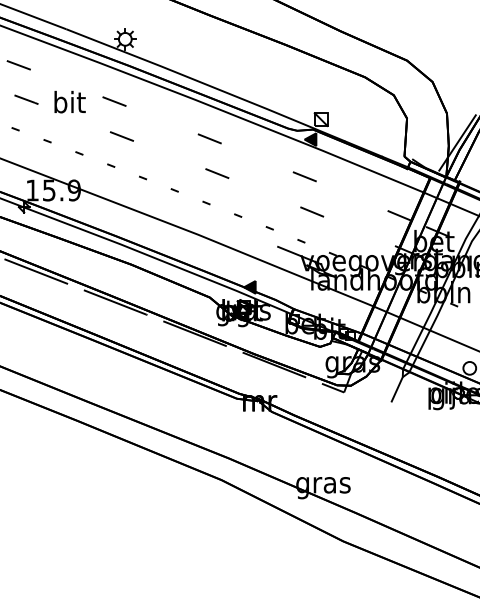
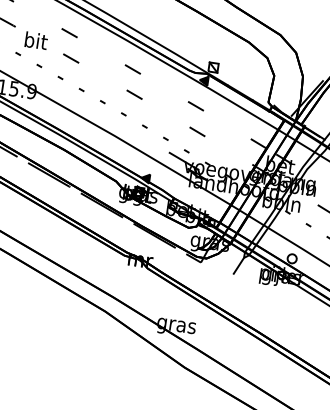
text: (69, 101) -> (36, 40), moved

